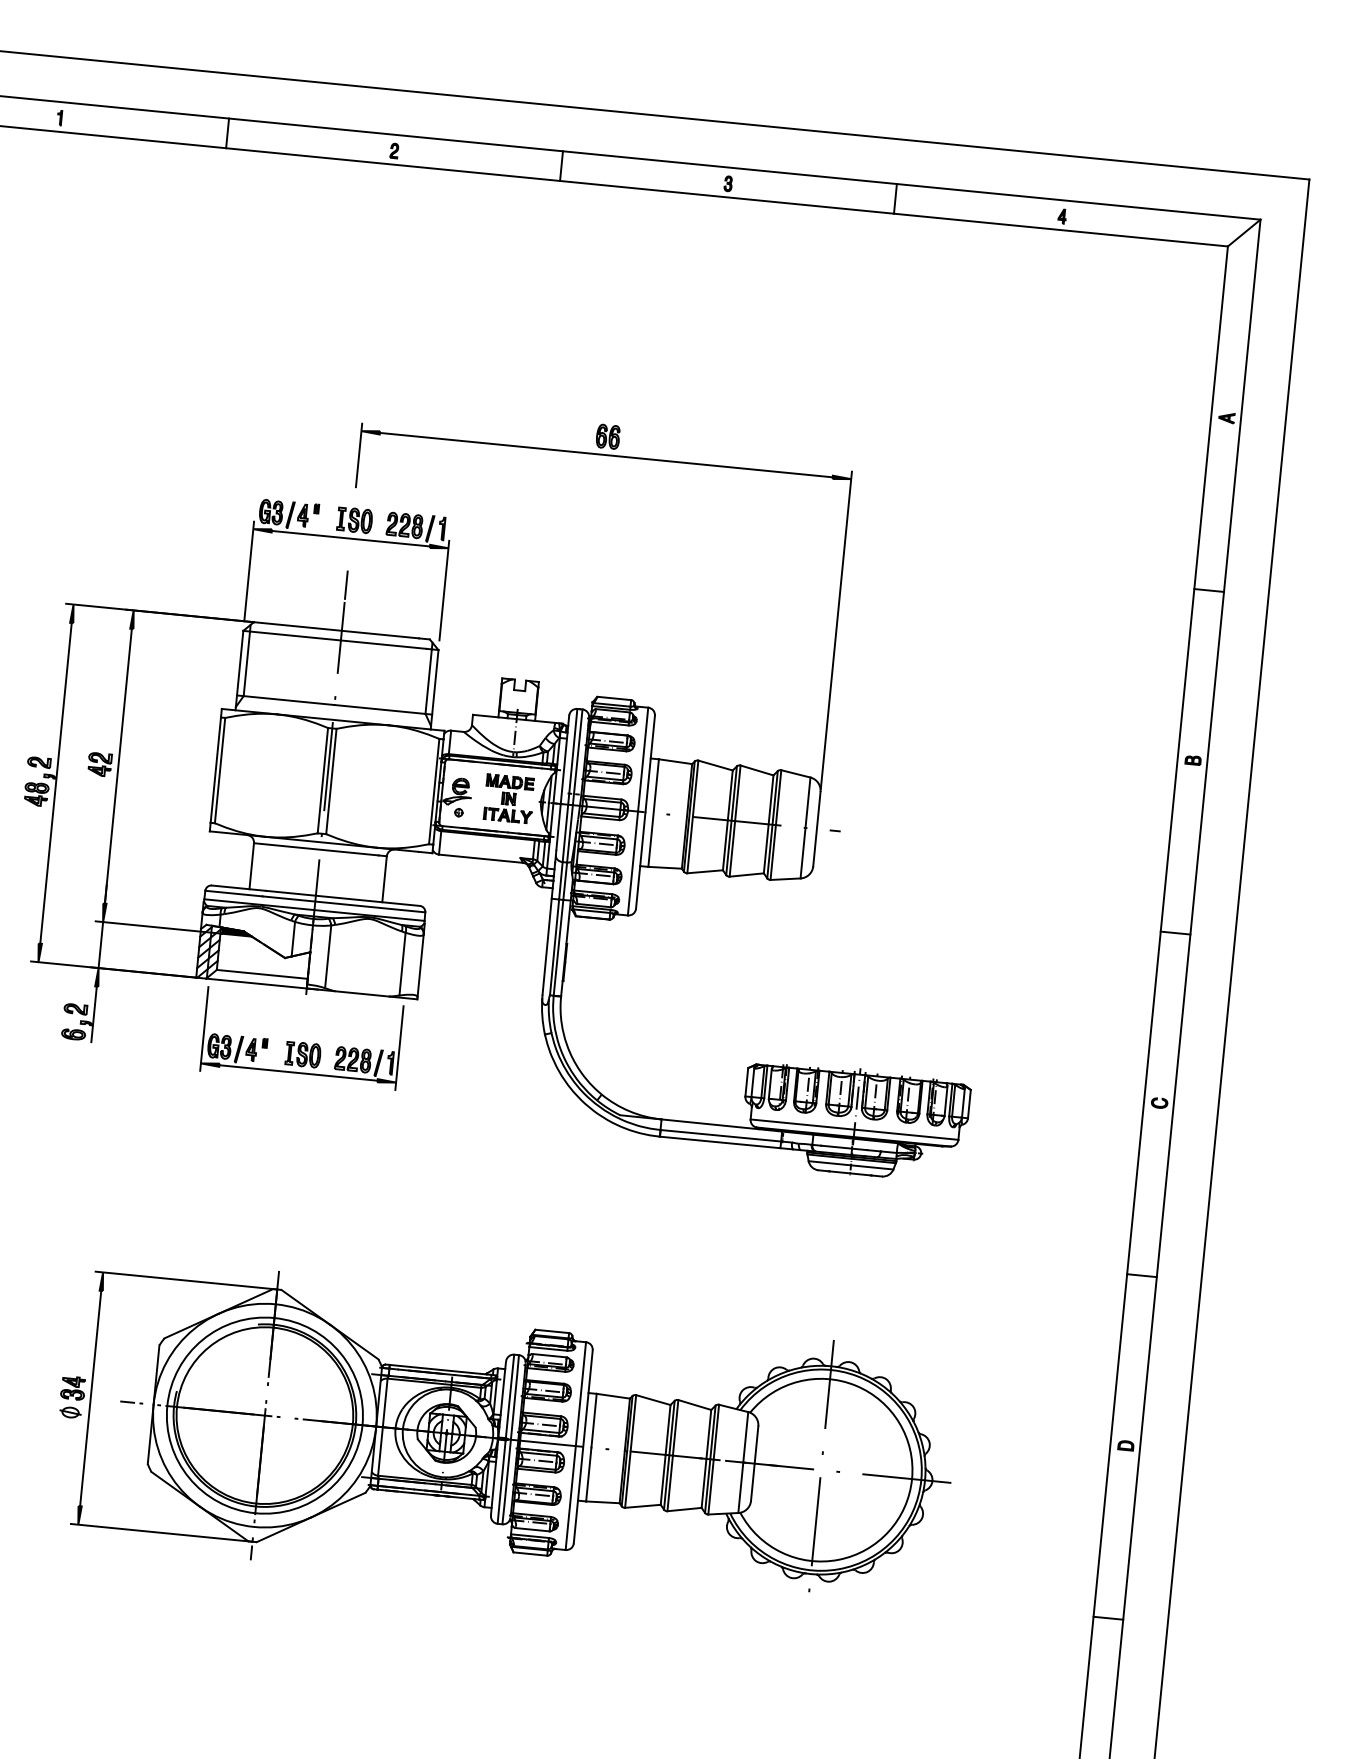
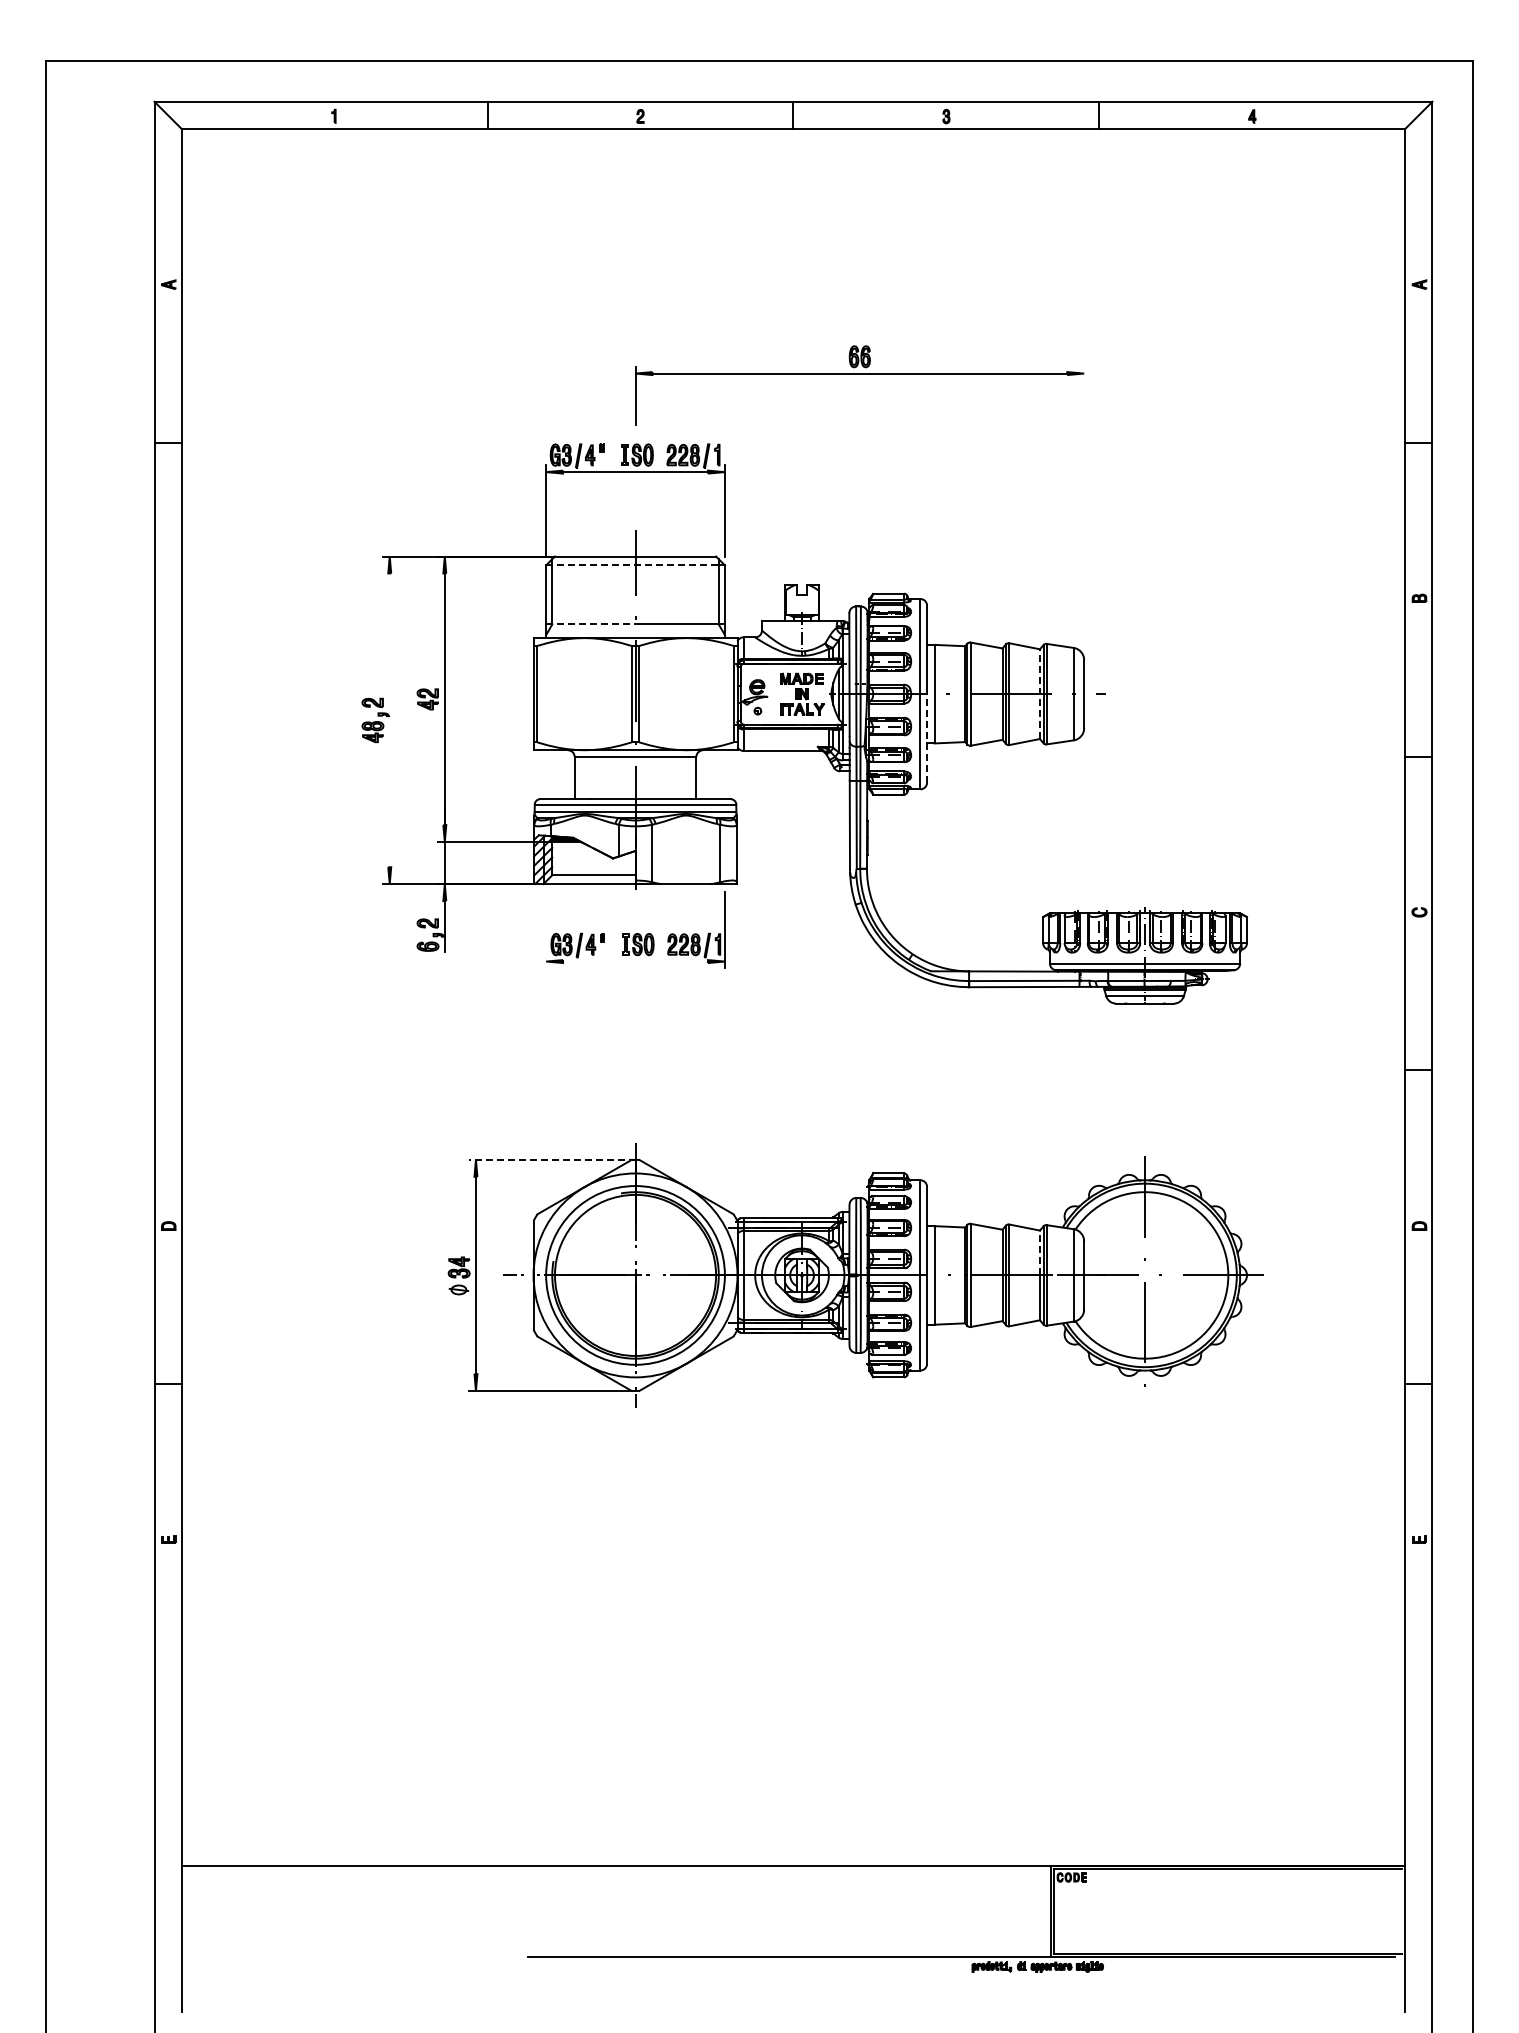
line: (346, 584) -> (635, 514), removed
line: (836, 629) -> (1084, 511), removed
line: (335, 640) -> (630, 565), solid -> dashed
line: (285, 700) -> (590, 624), solid -> dashed
line: (55, 783) -> (389, 720), removed
line: (768, 824) -> (1039, 694), solid -> dashed
line: (641, 859) -> (927, 737), solid -> dashed
line: (204, 1028) -> (546, 929), removed
line: (298, 1072) -> (635, 961), removed
line: (185, 1280) -> (551, 1159), solid -> dashed
line: (708, 1433) -> (1039, 1252), solid -> dashed

